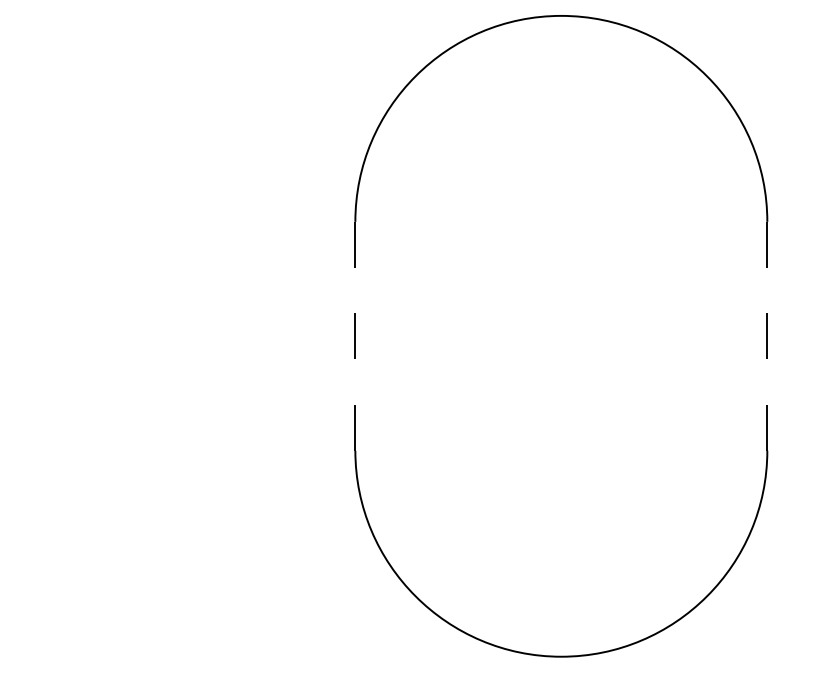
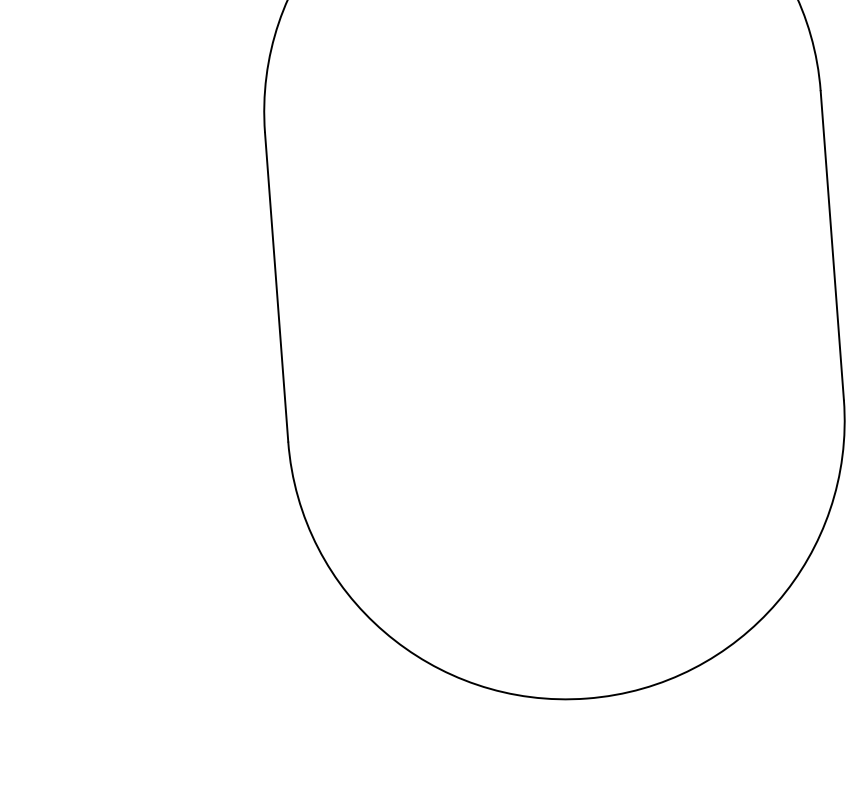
line: (767, 335) -> (832, 244), dashed -> solid
line: (355, 336) -> (276, 287), dashed -> solid

